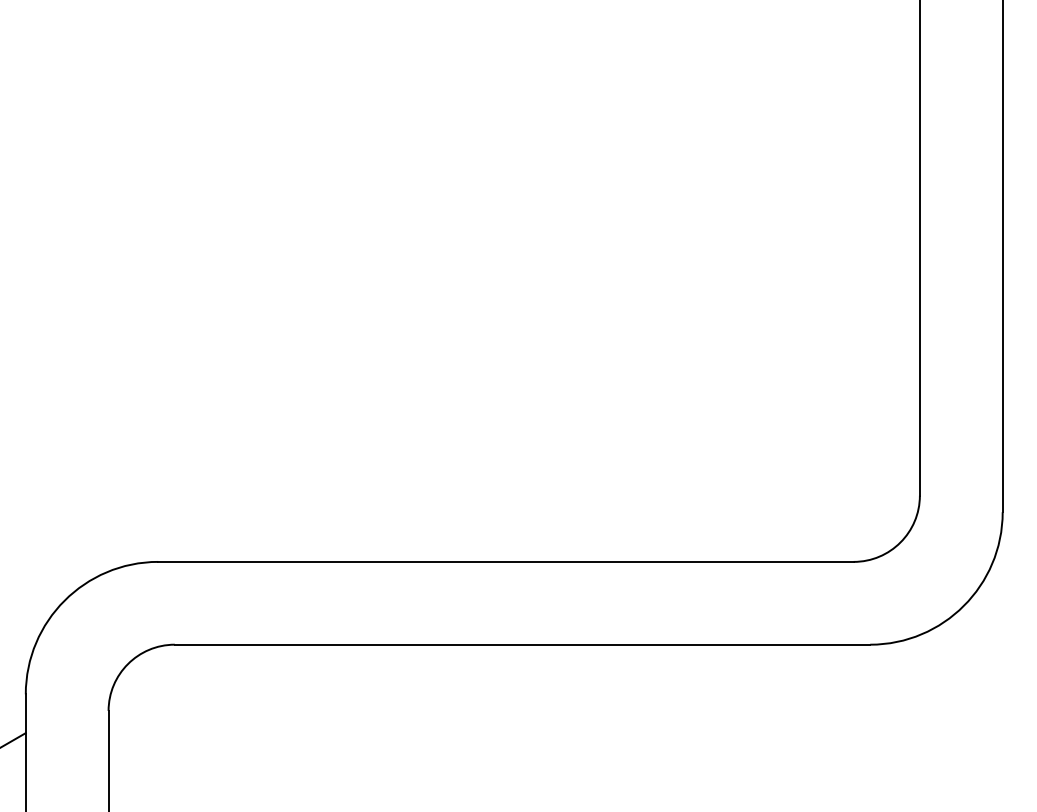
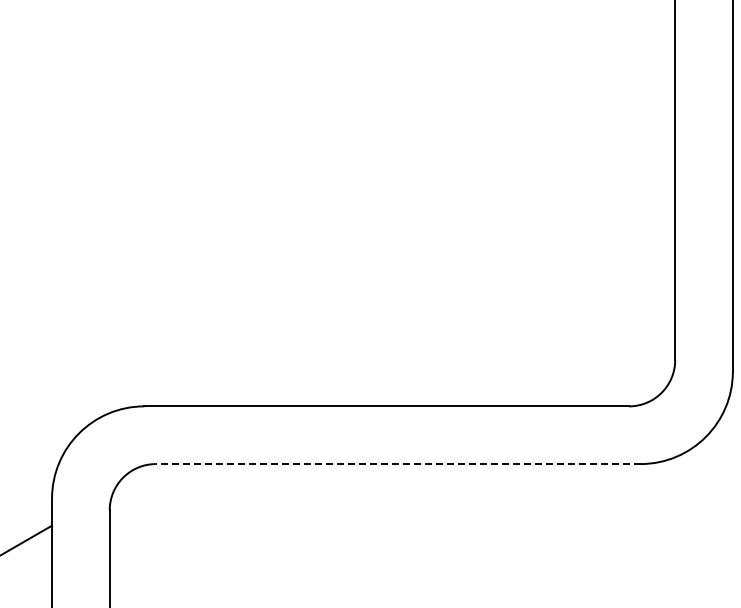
line: (521, 645) -> (397, 464), solid -> dashed

